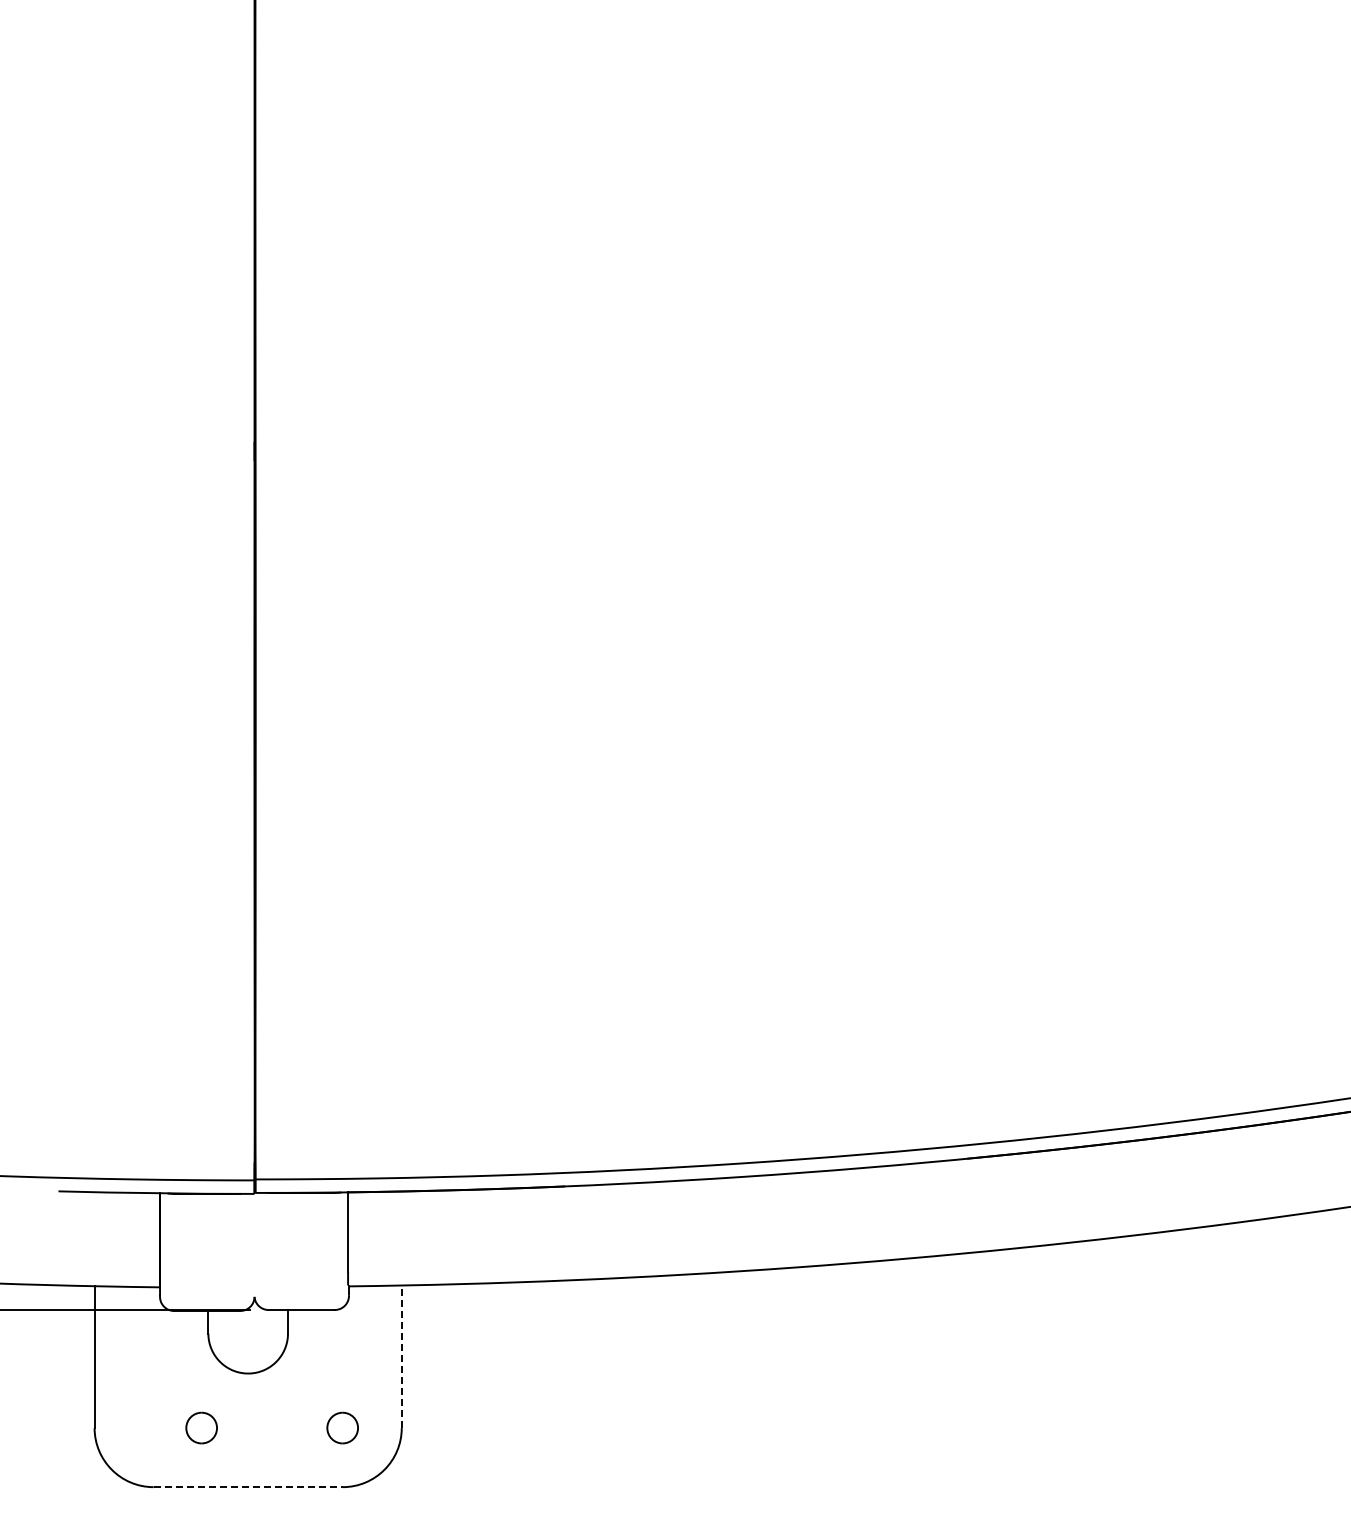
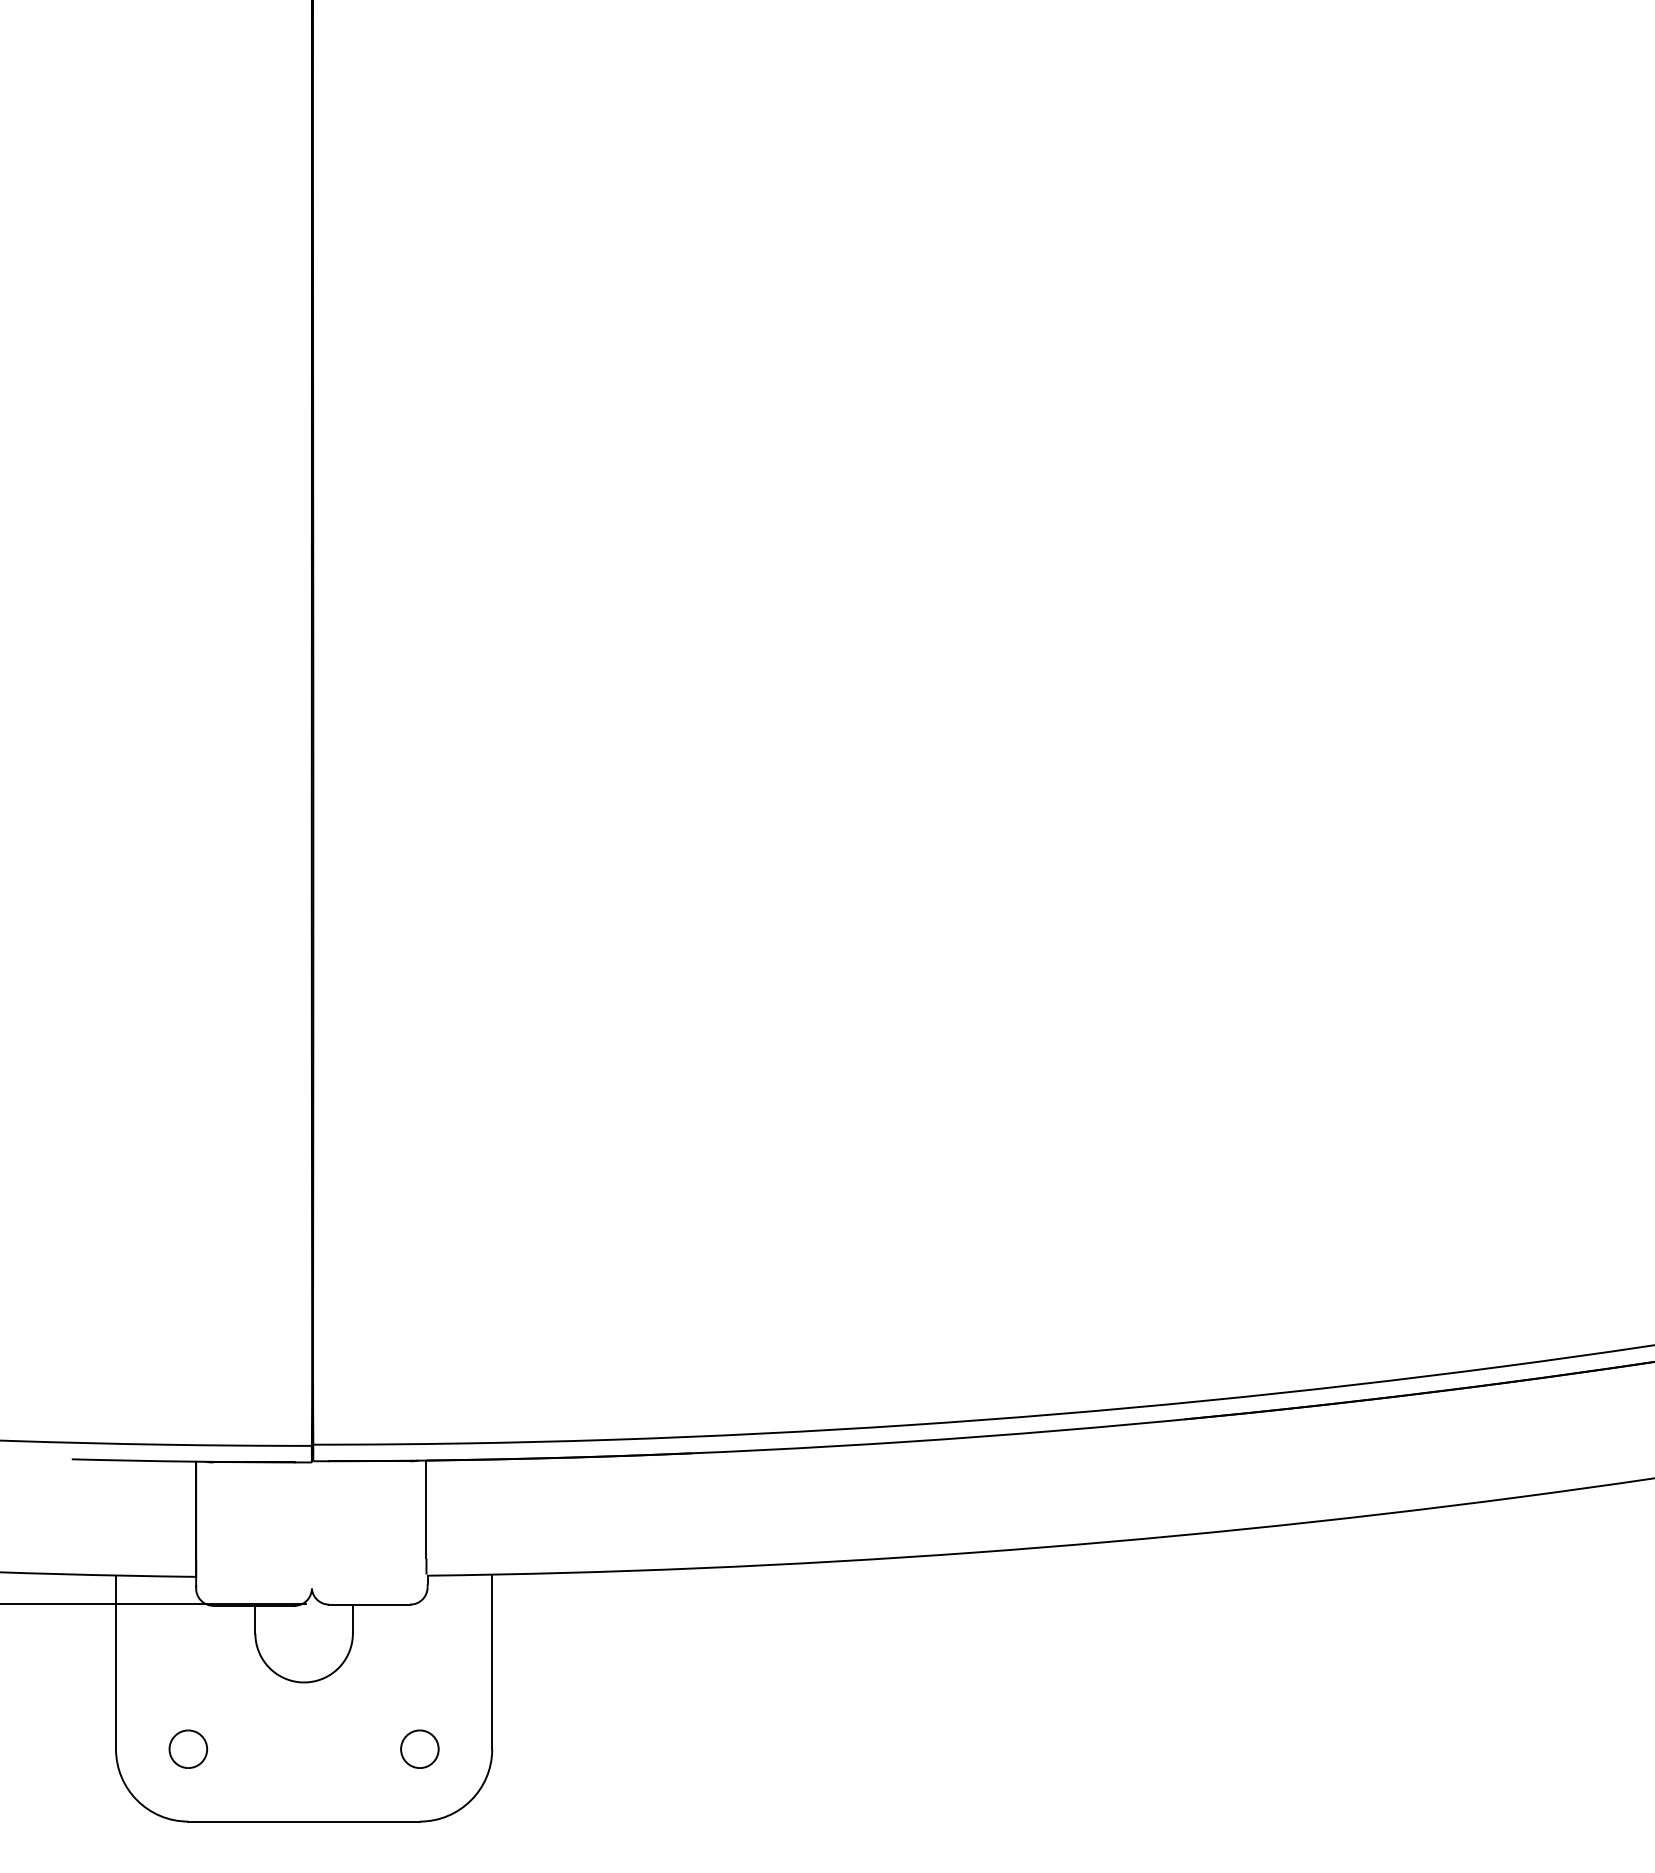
line: (401, 1356) -> (491, 1661), dashed -> solid
part: (201, 1427) -> (188, 1748), moved
line: (248, 1487) -> (304, 1822), dashed -> solid

